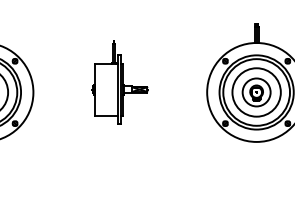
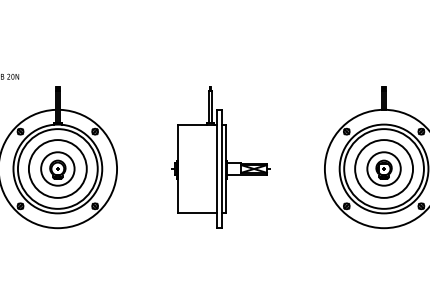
part: (119, 82) -> (220, 157), size x1.43

